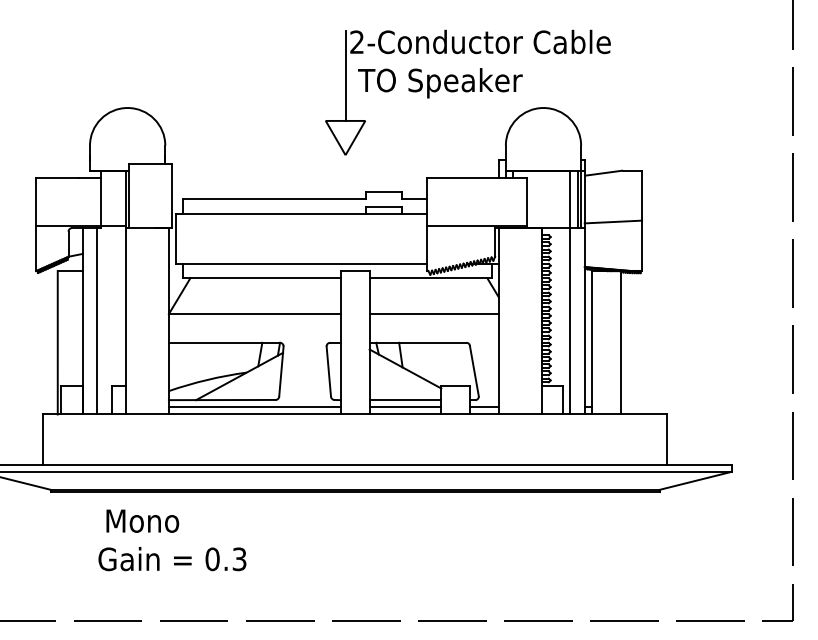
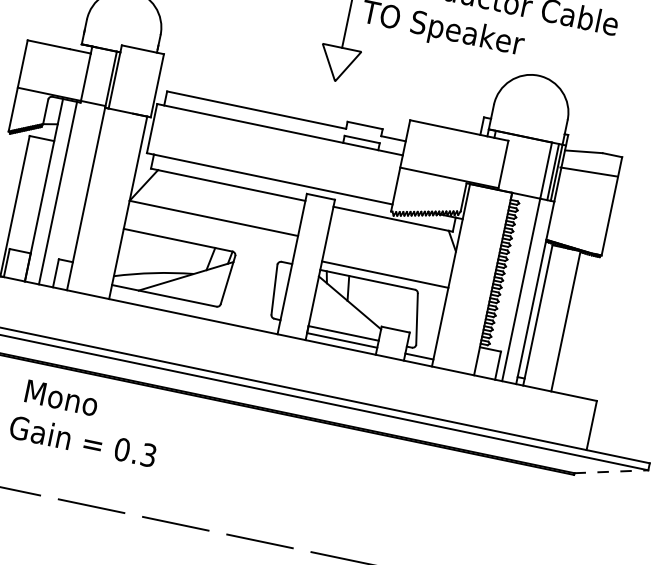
line: (613, 221) -> (588, 171), moved
line: (433, 314) -> (384, 274), moved
line: (254, 407) -> (194, 309), removed
line: (695, 480) -> (611, 471), solid -> dashed

